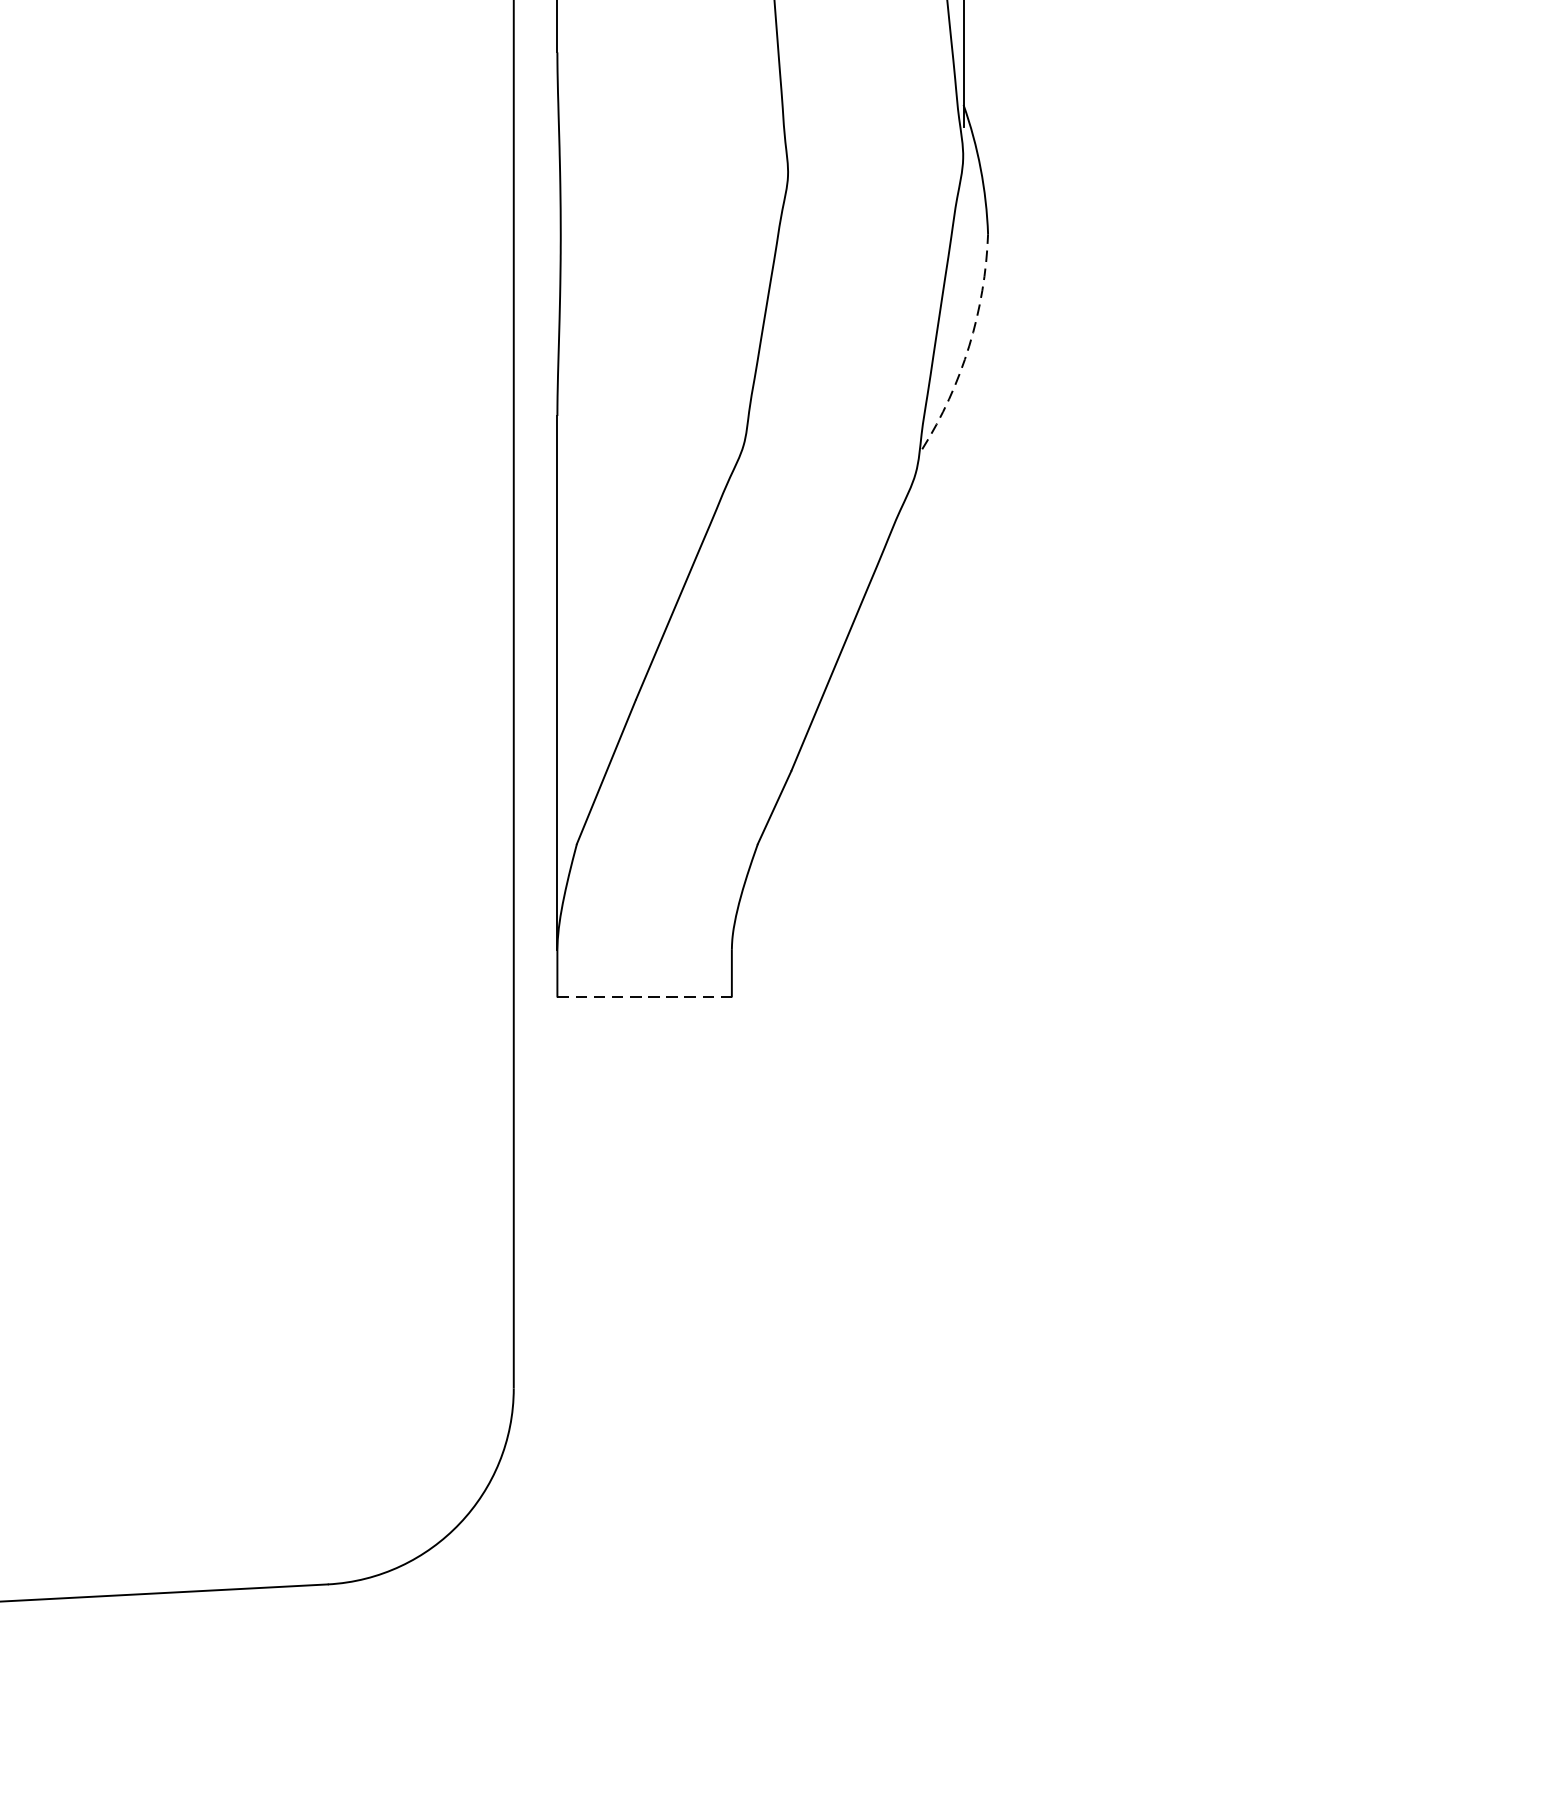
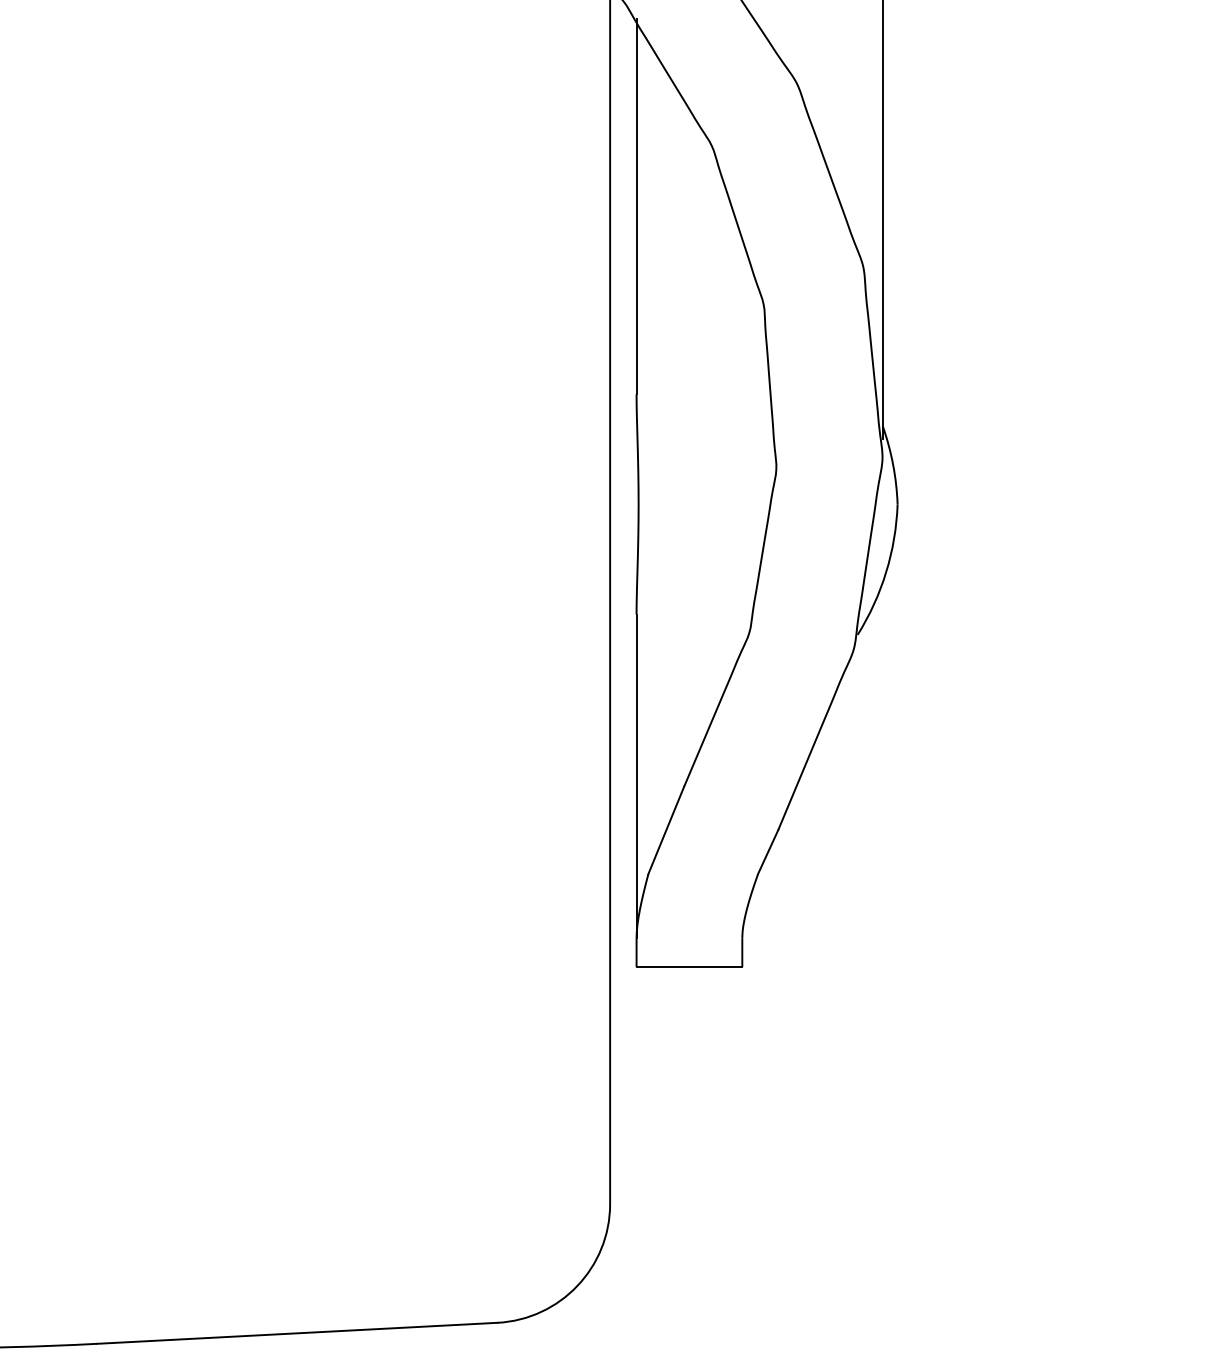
arc: (969, 346) -> (886, 572), dashed -> solid
line: (644, 998) -> (689, 967), dashed -> solid

